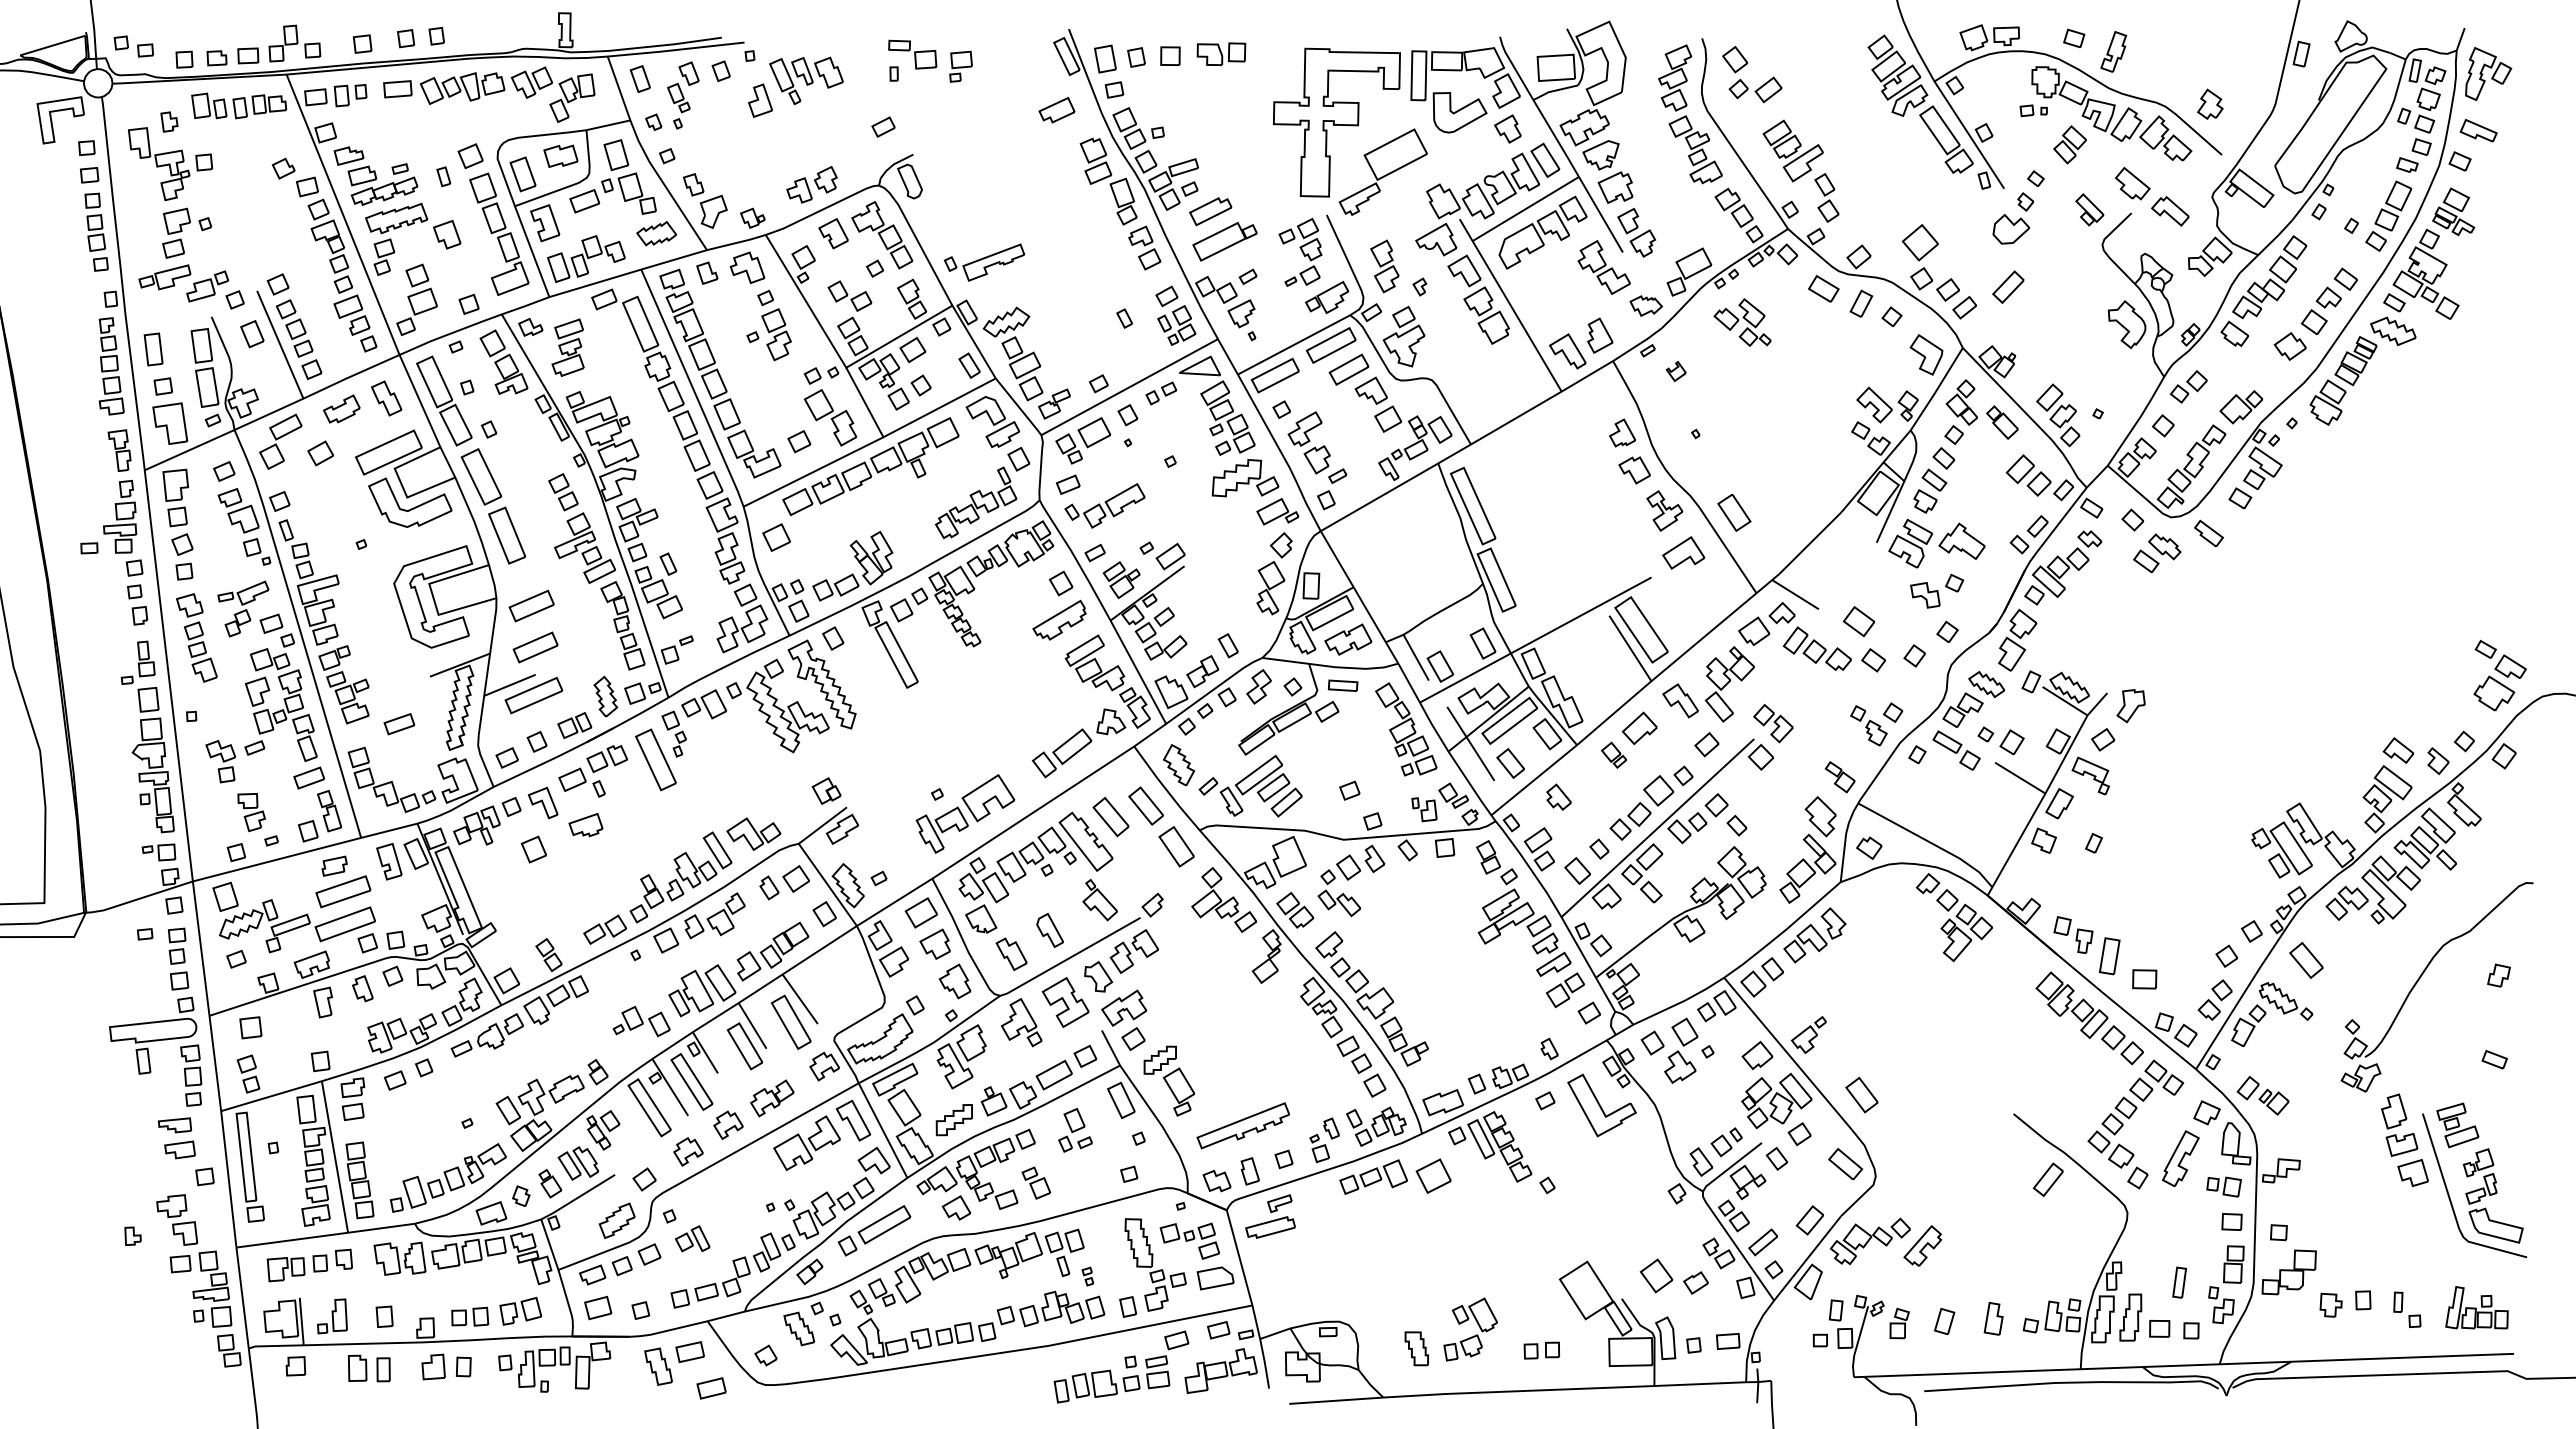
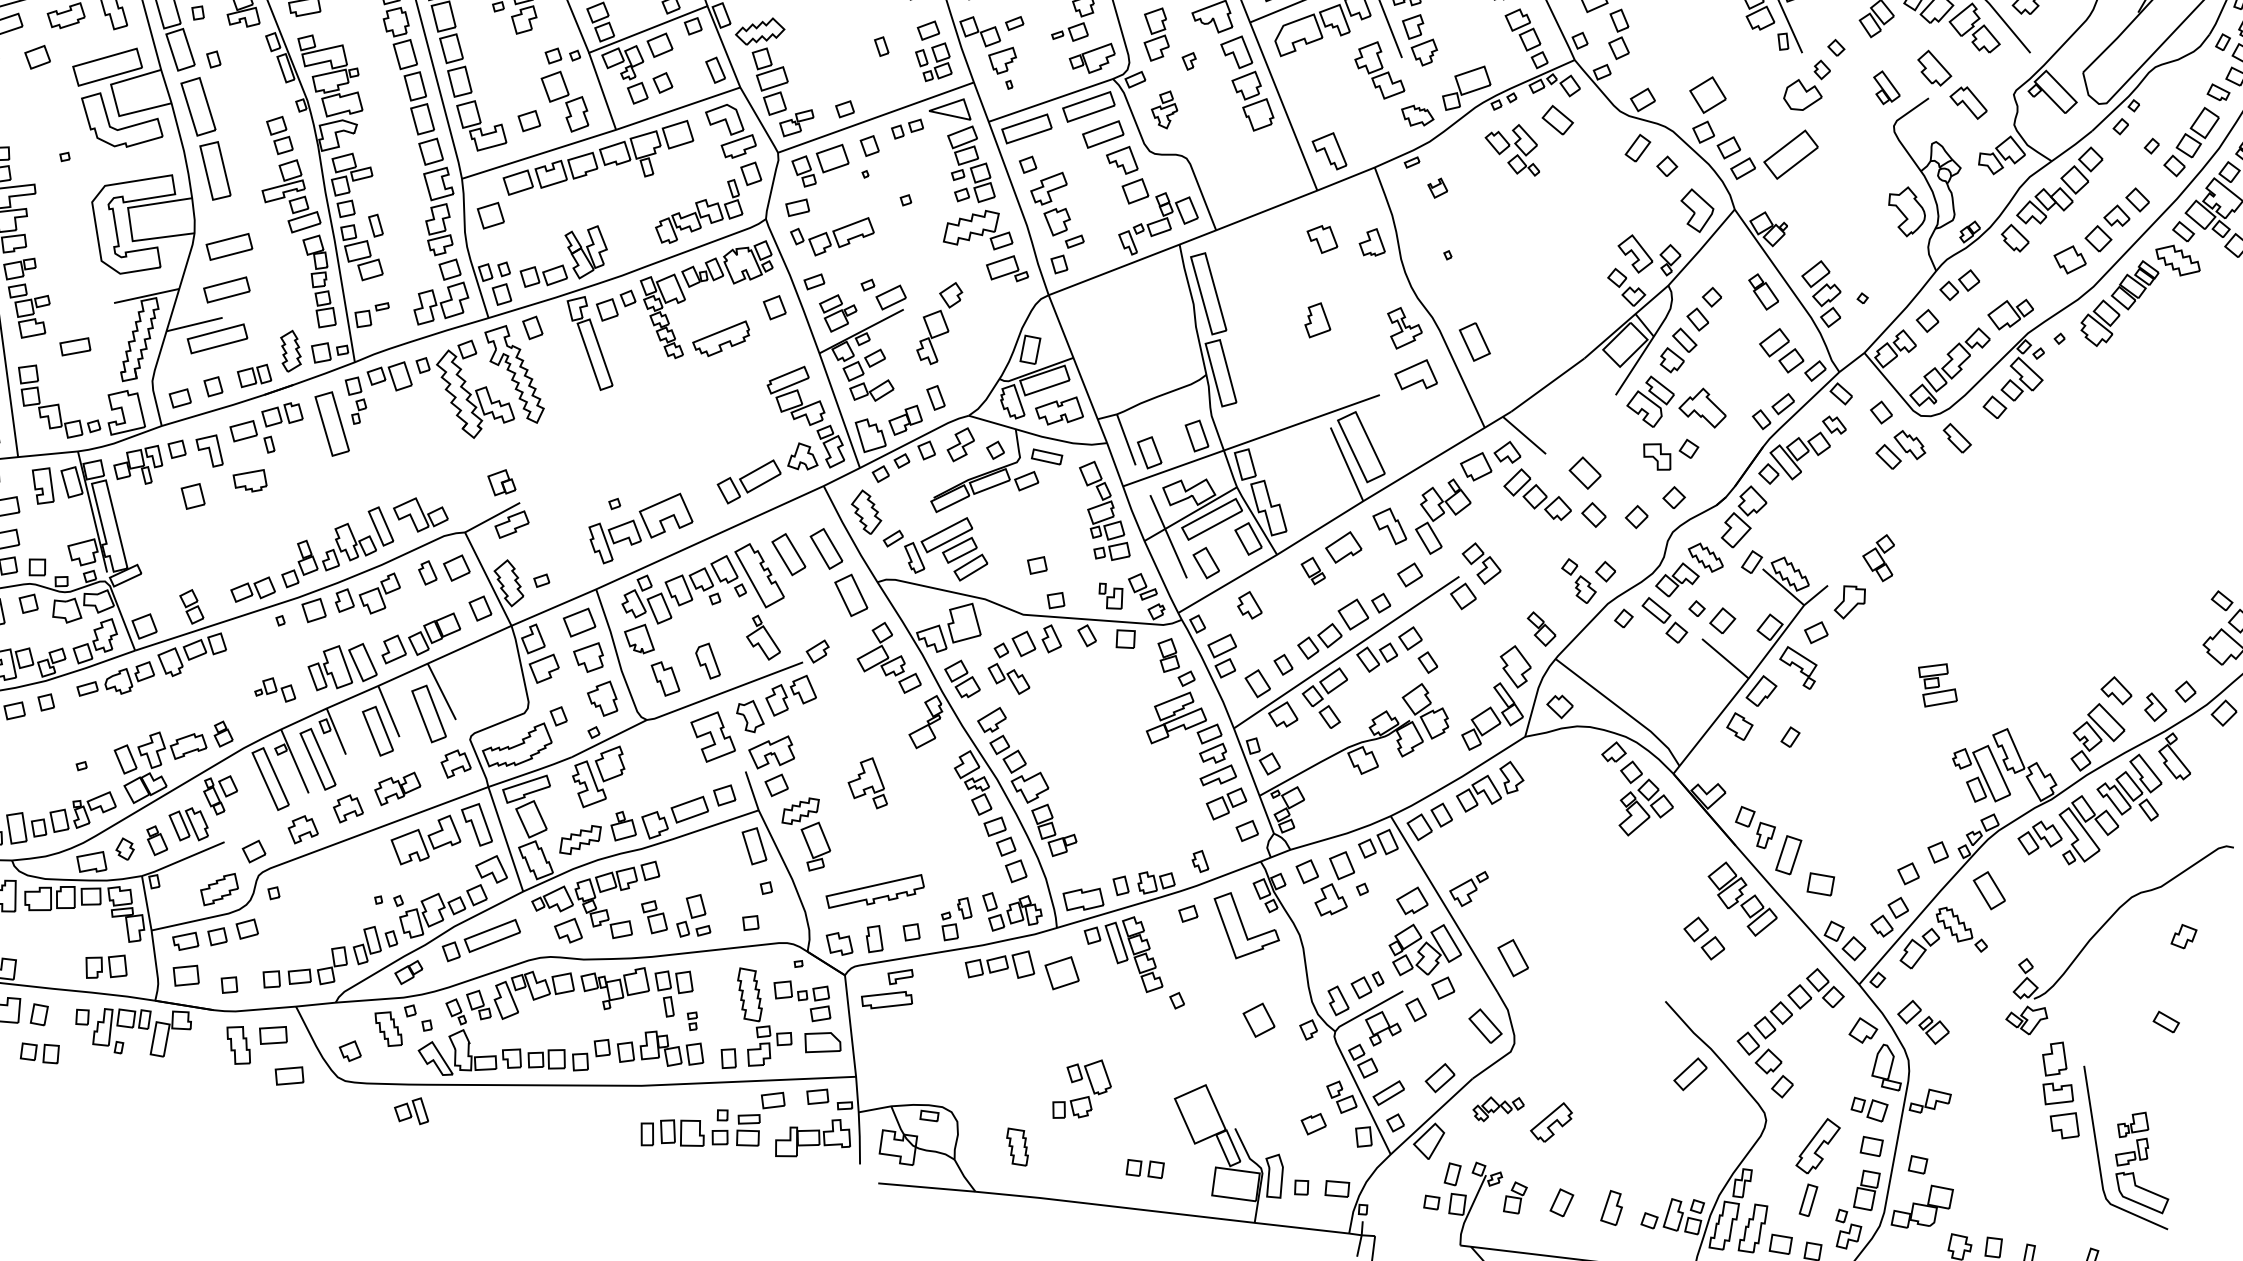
part: (2008, 286) -> (1791, 153), size x1.6
part: (1823, 288) -> (1557, 119), moved
part: (1600, 335) -> (1319, 320), moved
part: (1403, 336) -> (1164, 109), size x0.6
part: (1961, 402) -> (1878, 557), moved
part: (1634, 470) -> (1322, 239), moved
part: (1274, 573) -> (939, 322), moved
part: (1059, 619) -> (721, 337), moved
part: (641, 1021) -> (275, 689), size x0.7
part: (1021, 1022) -> (869, 782), moved
part: (2122, 1045) -> (1704, 938), moved
part: (2457, 1125) -> (1937, 685), moved
part: (1075, 1129) -> (695, 915), moved
part: (2180, 1158) -> (1817, 1146), moved
part: (692, 1238) -> (412, 1109), moved
part: (1869, 1241) -> (1497, 1109), size x0.6
part: (1656, 1275) -> (1259, 1019), moved
part: (470, 1316) -> (40, 1052), moved
part: (1473, 1335) -> (1084, 1096), moved

